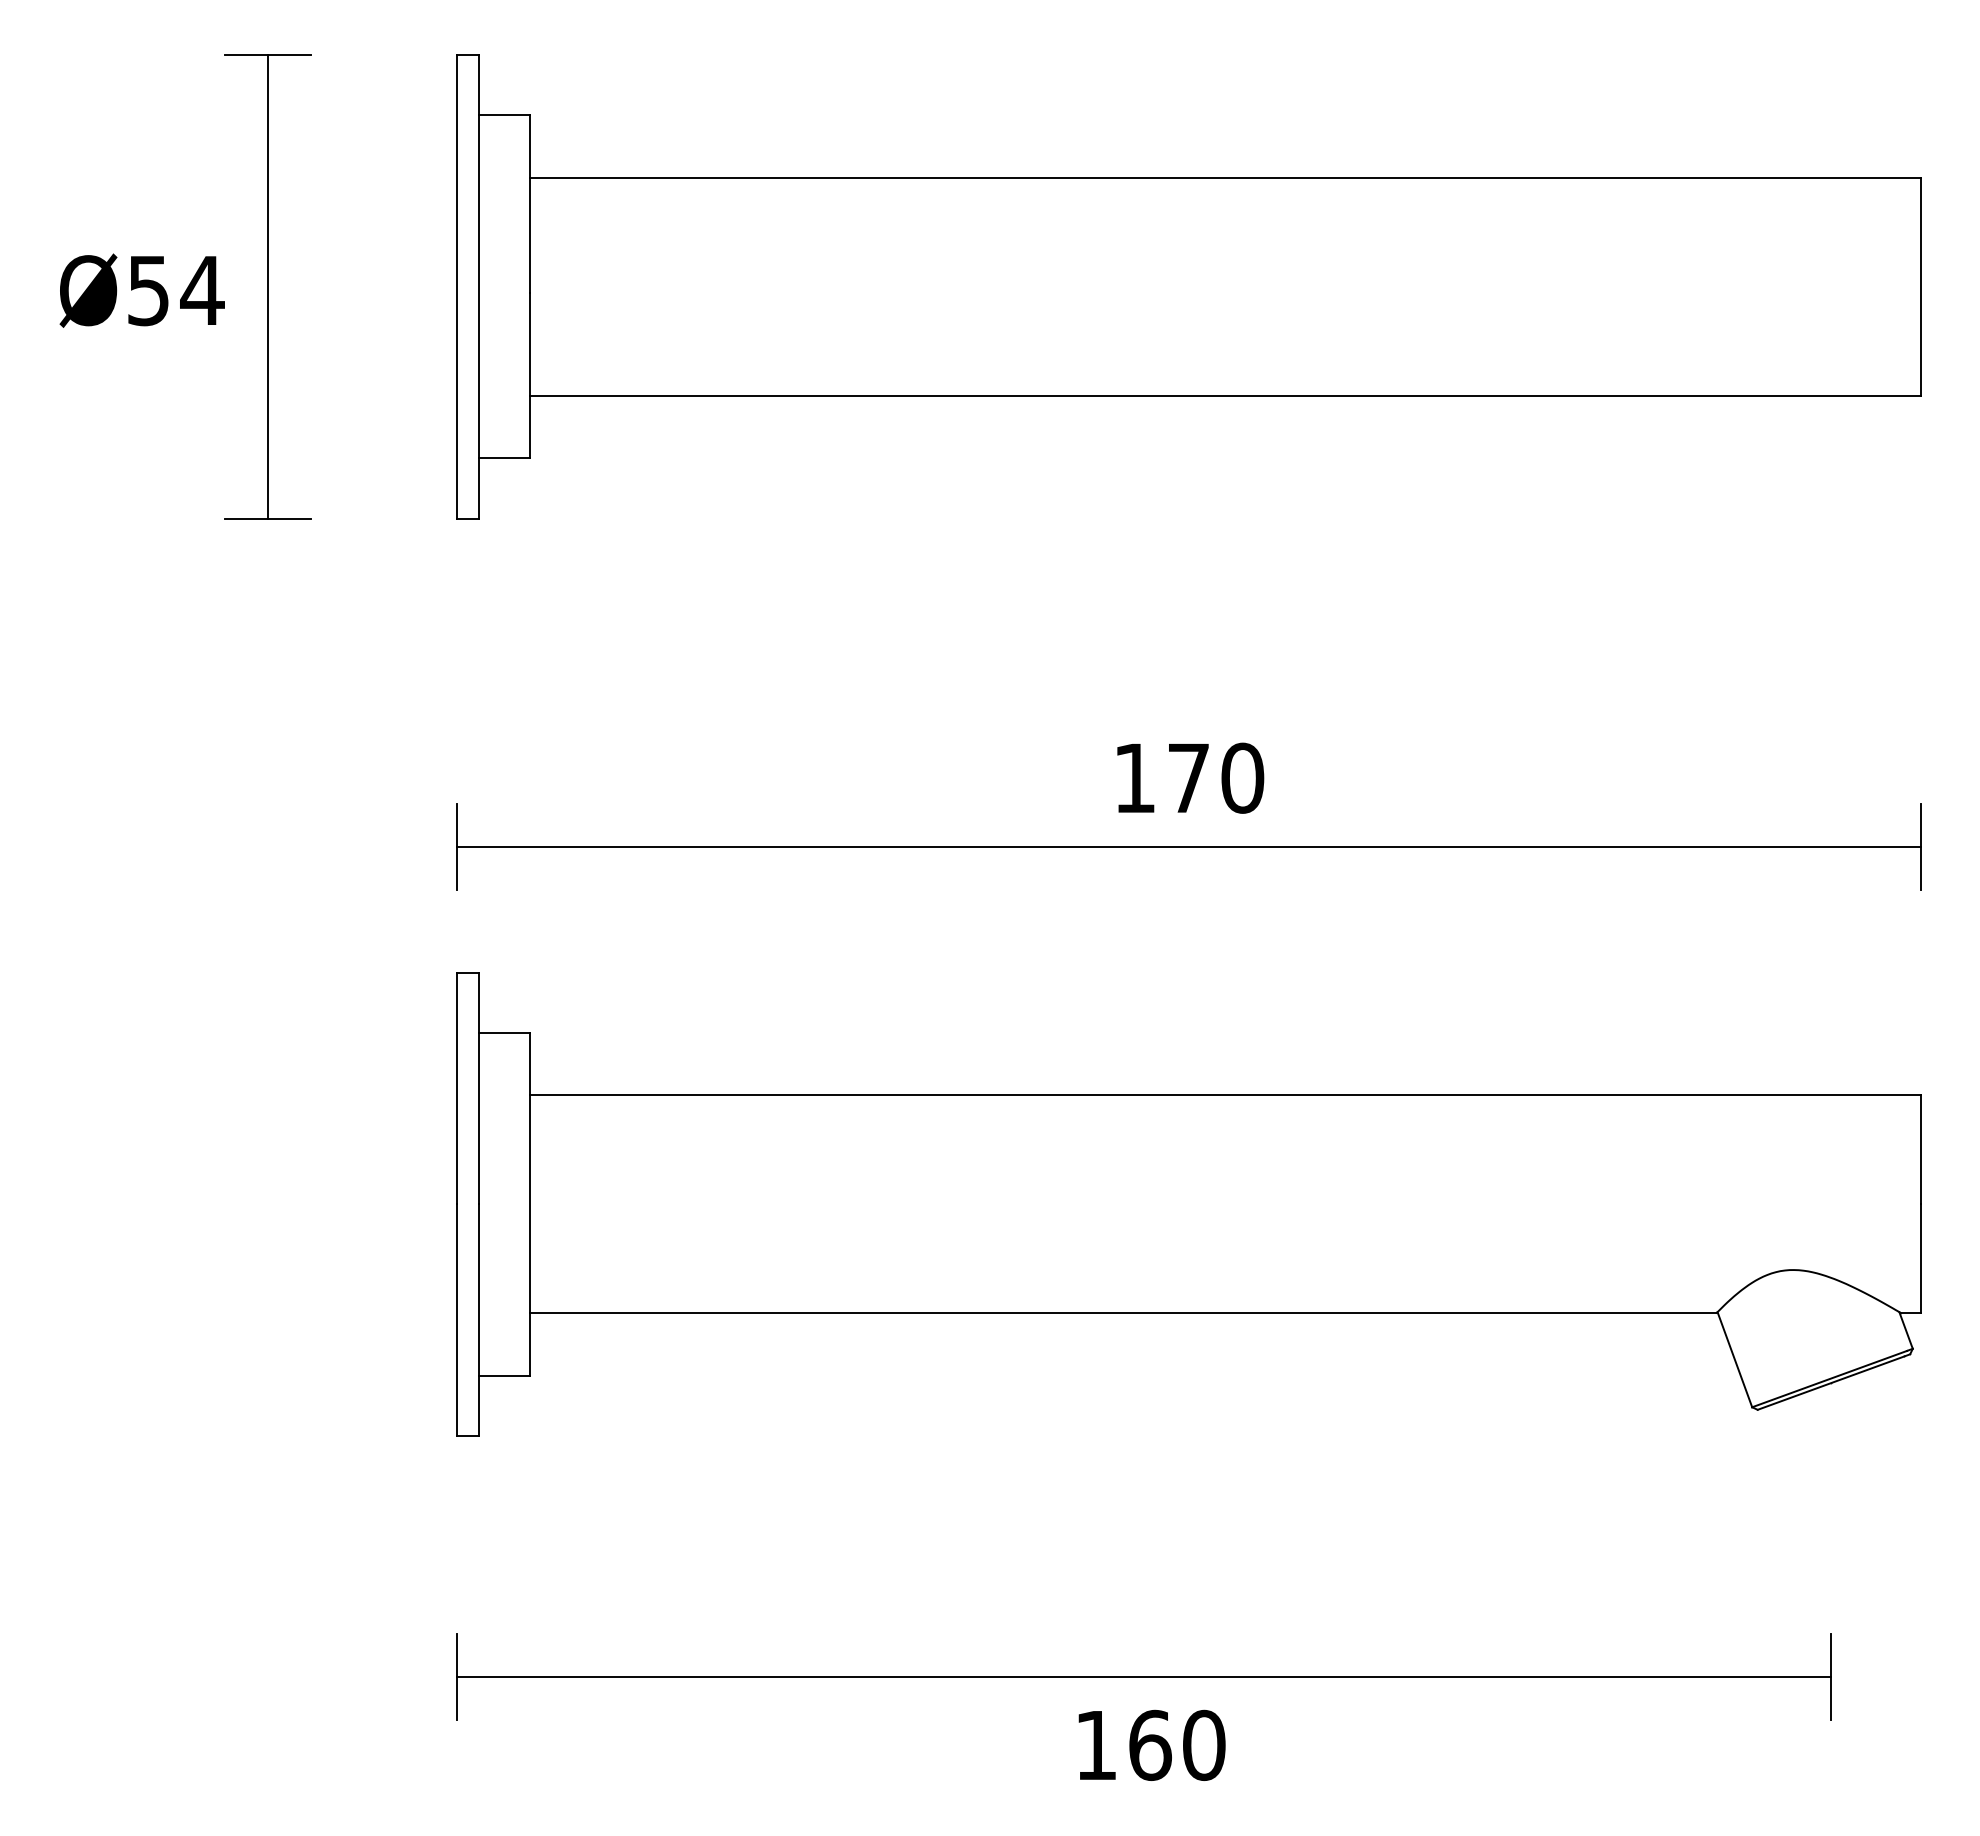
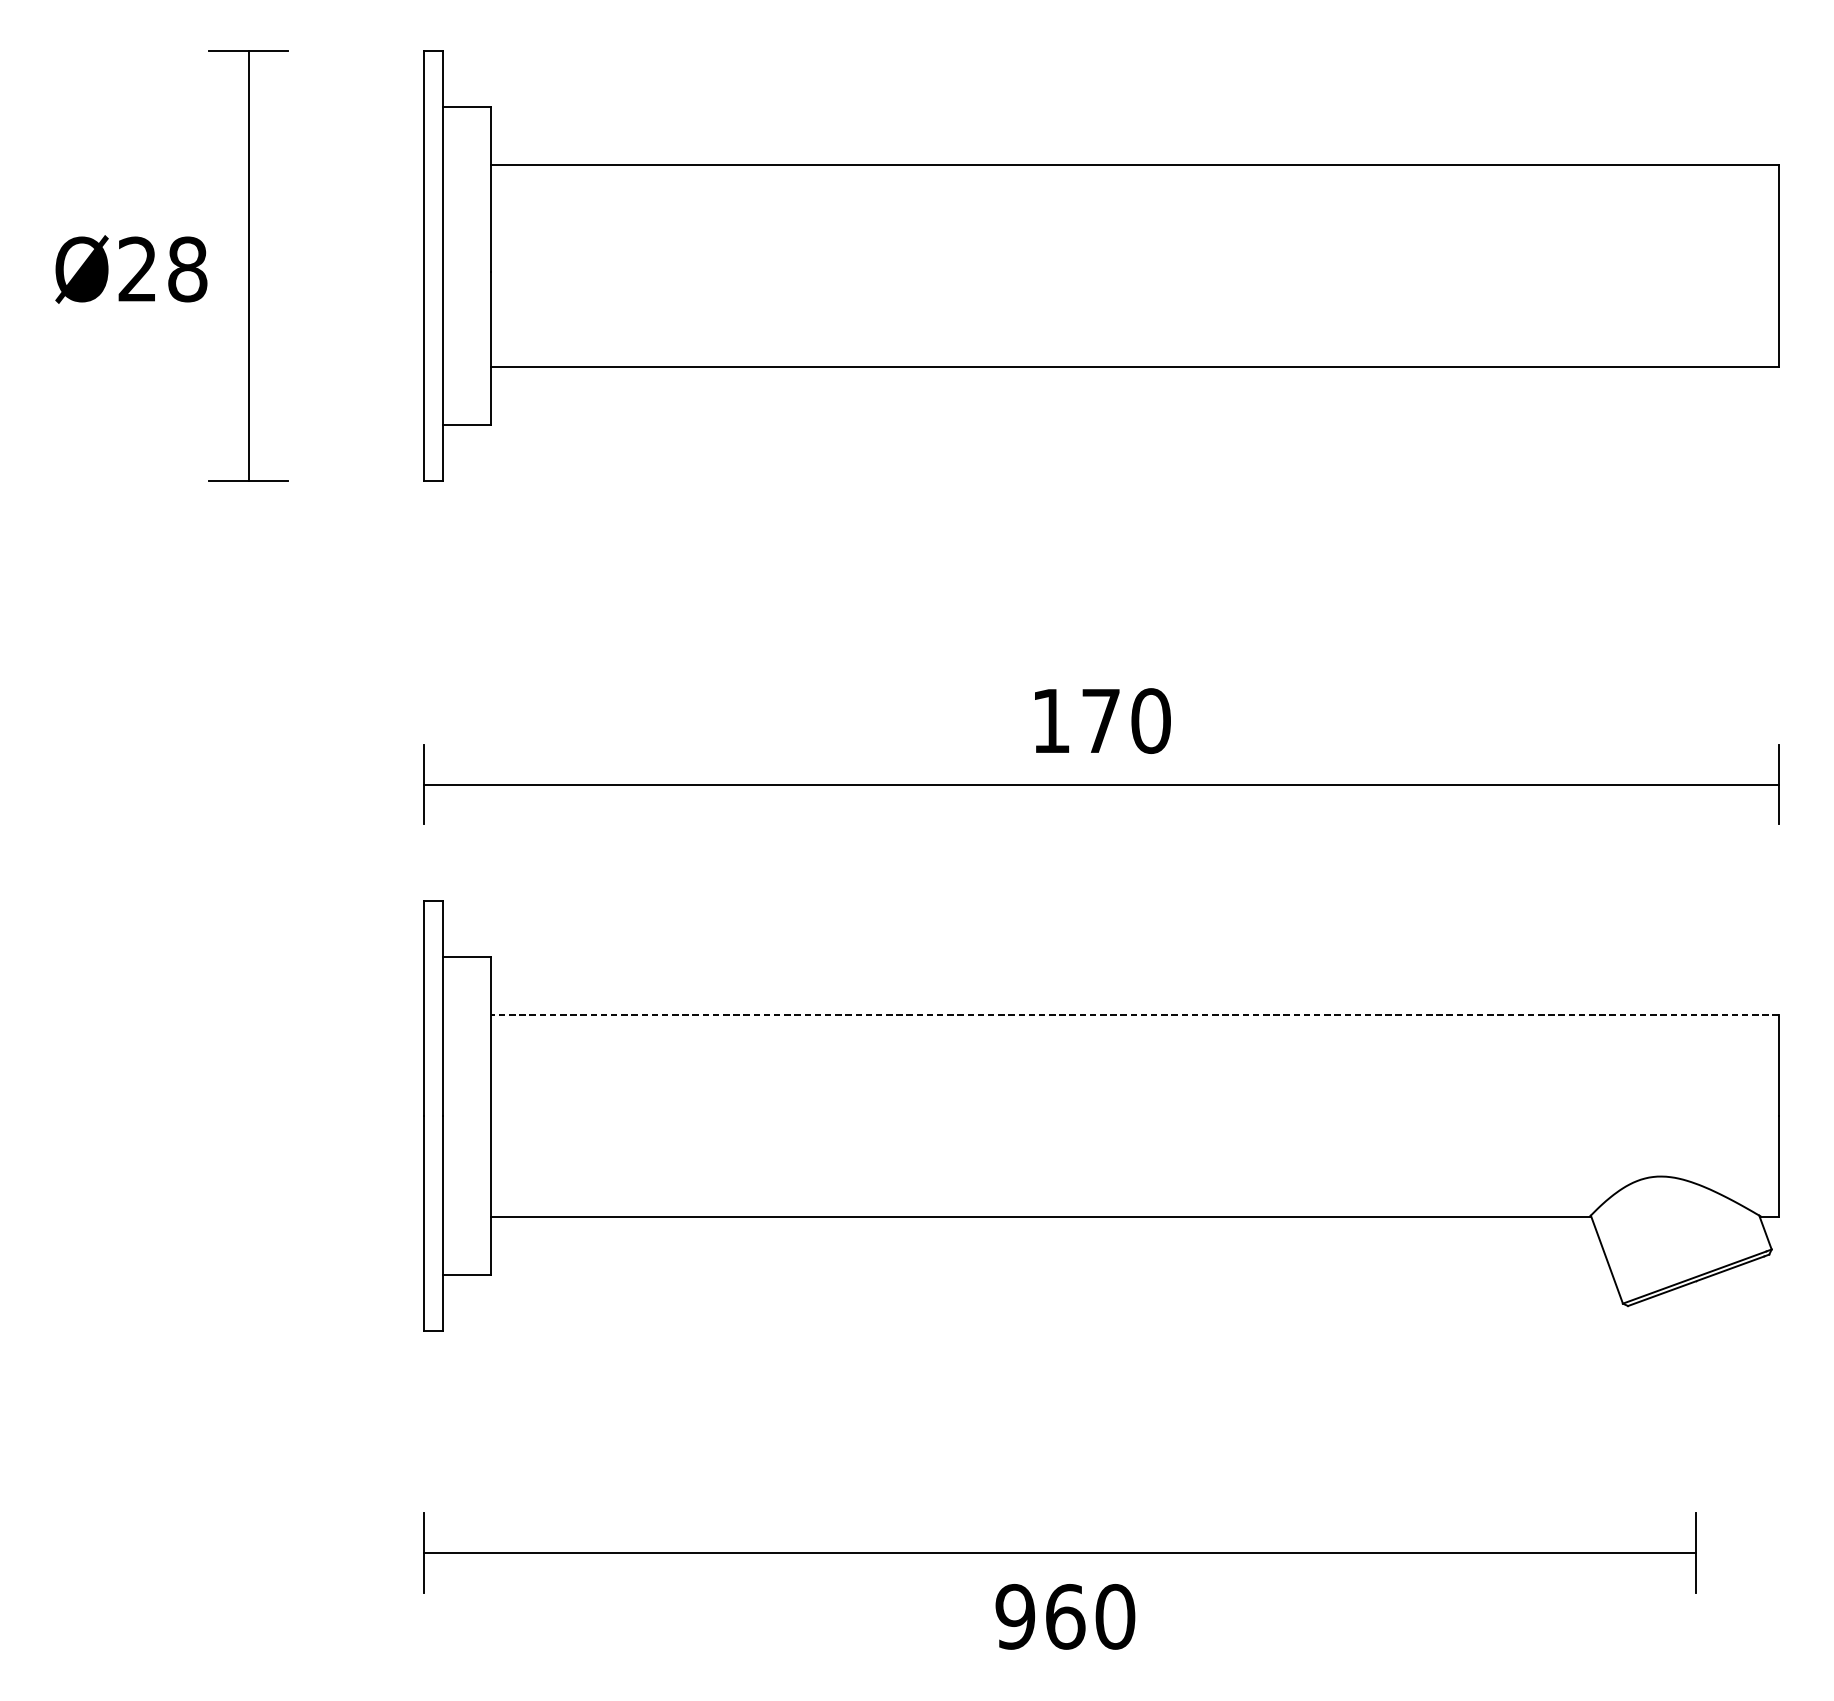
text: (176, 290) -> (163, 269), Ø54 -> Ø28
line: (1224, 1095) -> (1134, 1014), solid -> dashed
text: (1095, 1744) -> (1014, 1616), 160 -> 960

